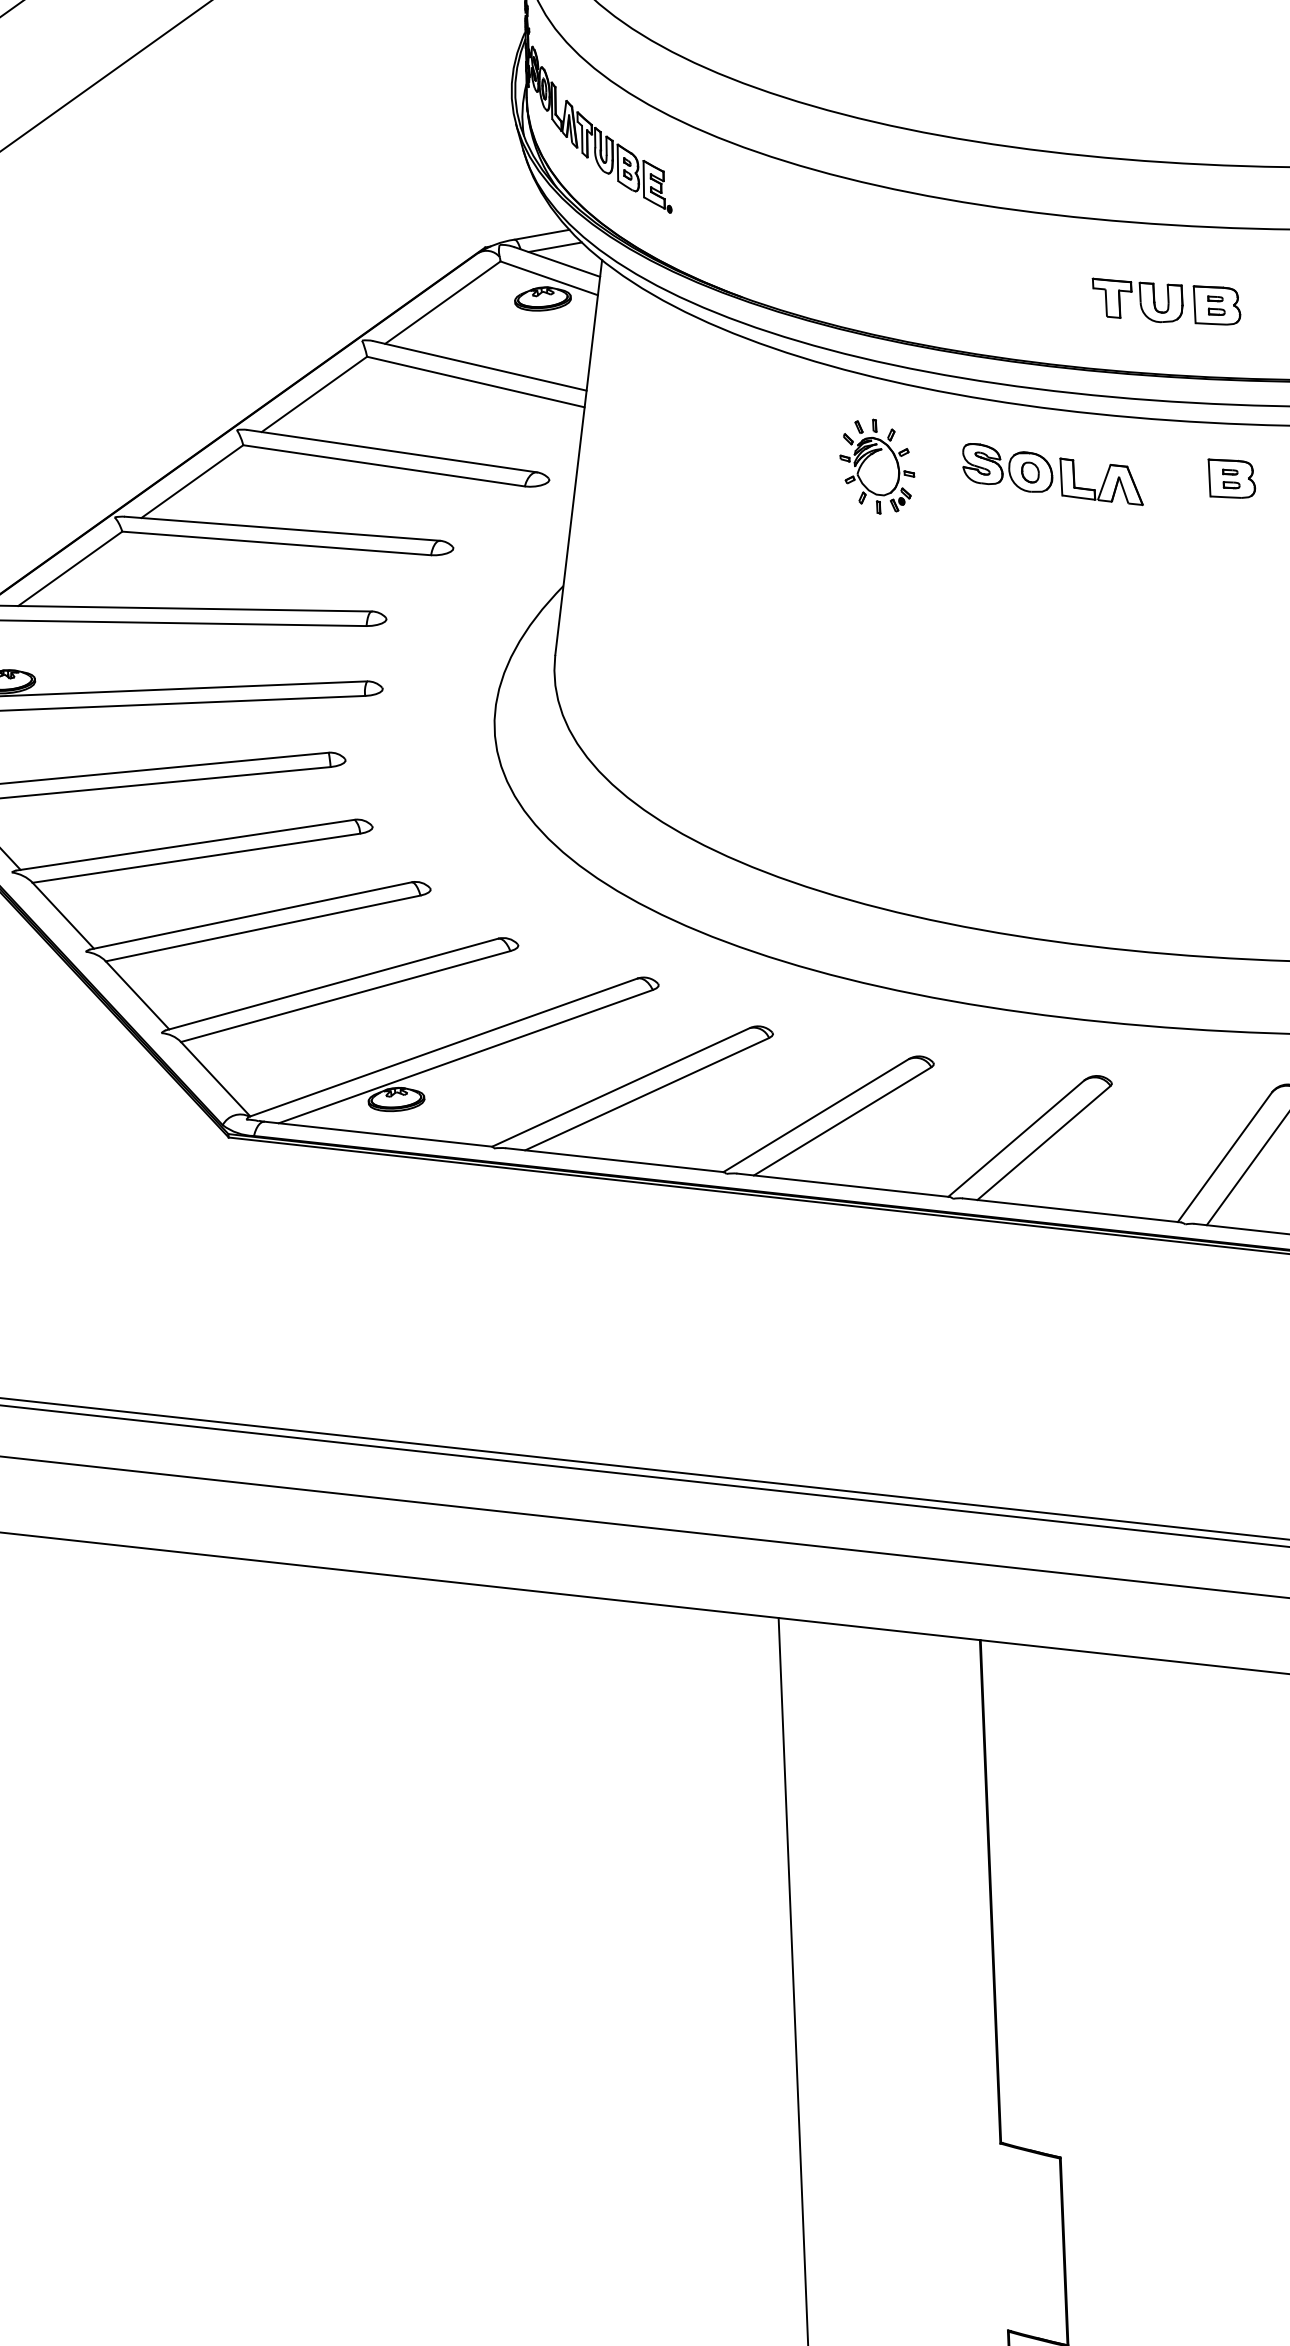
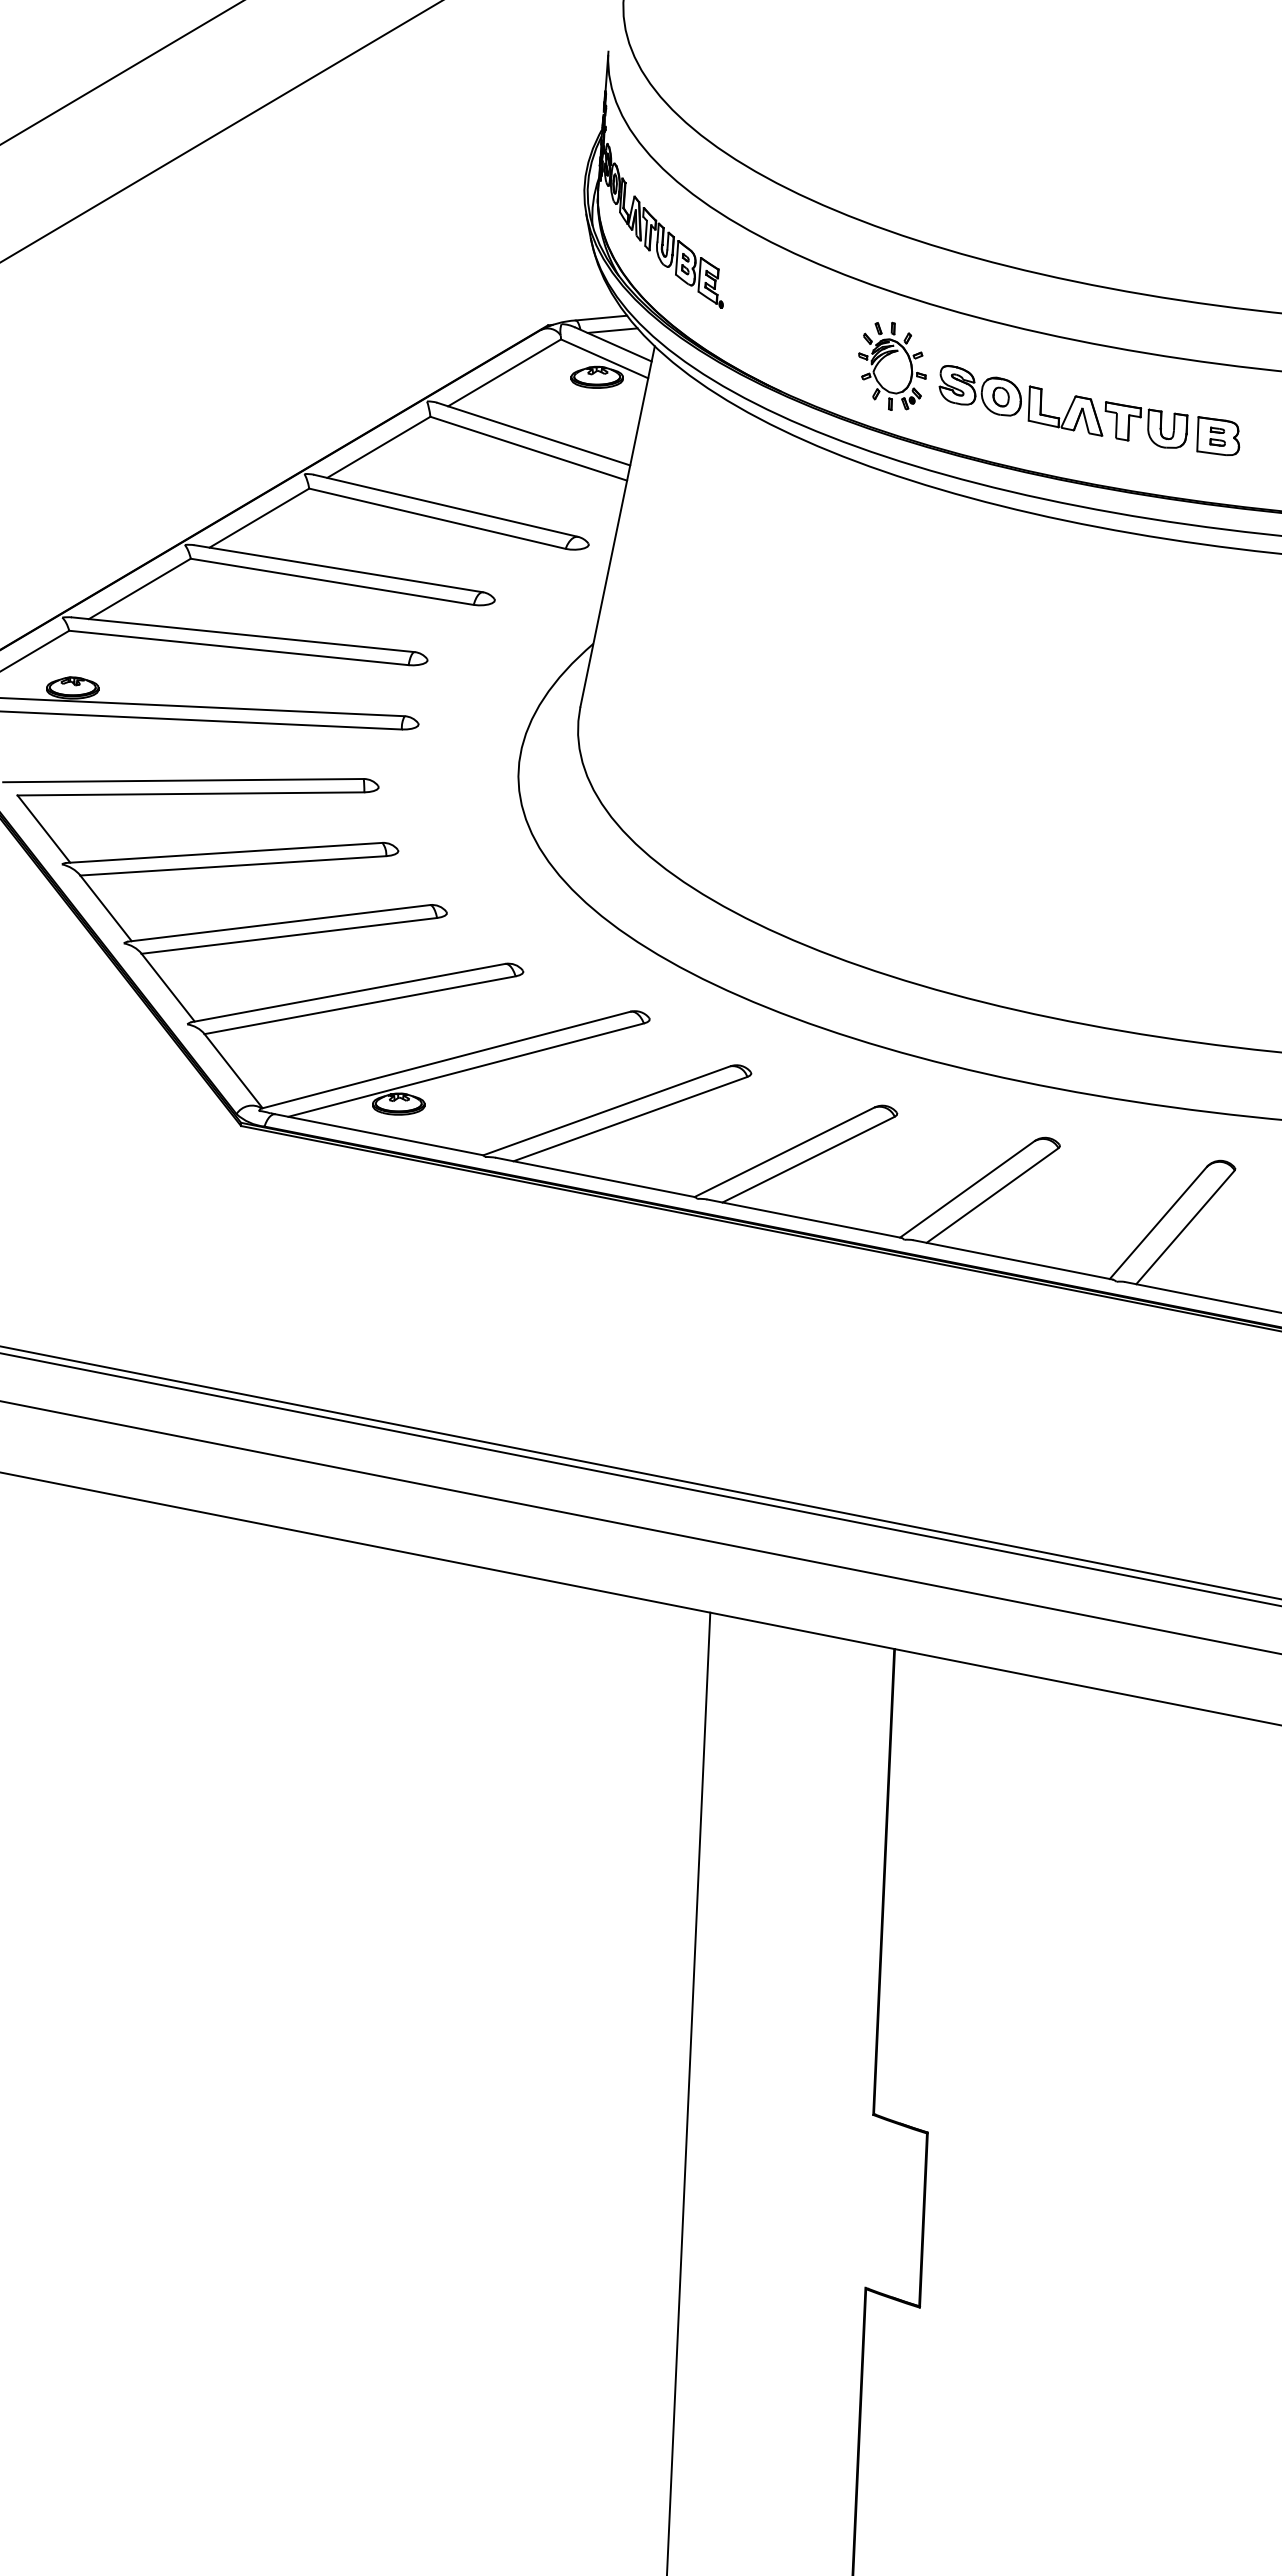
part: (877, 465) -> (892, 365), moved
part: (1051, 474) -> (1020, 400), moved
part: (1231, 477) -> (1218, 596), removed

